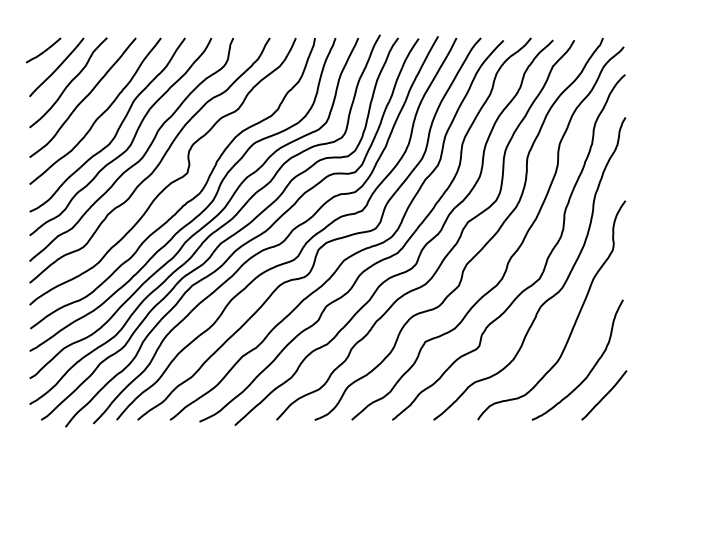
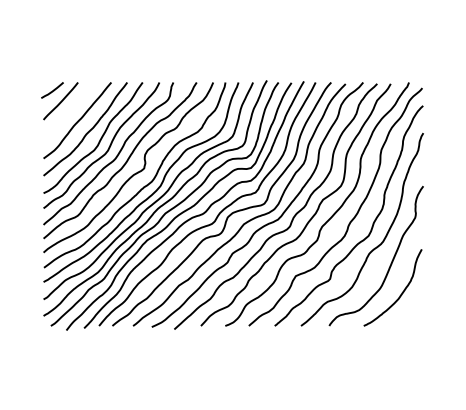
curve: (68, 81) -> (68, 110), removed
line: (603, 395) -> (409, 310), removed

